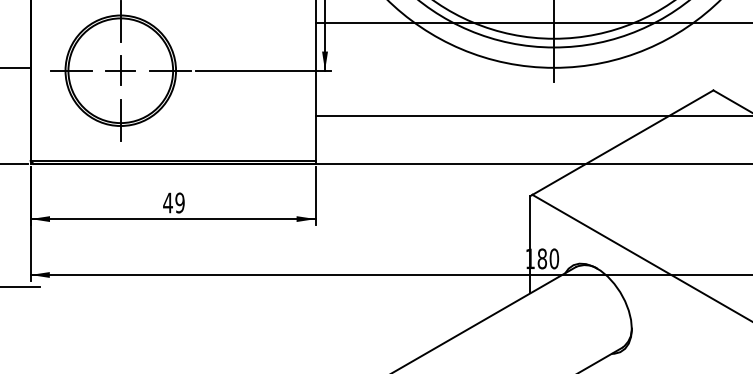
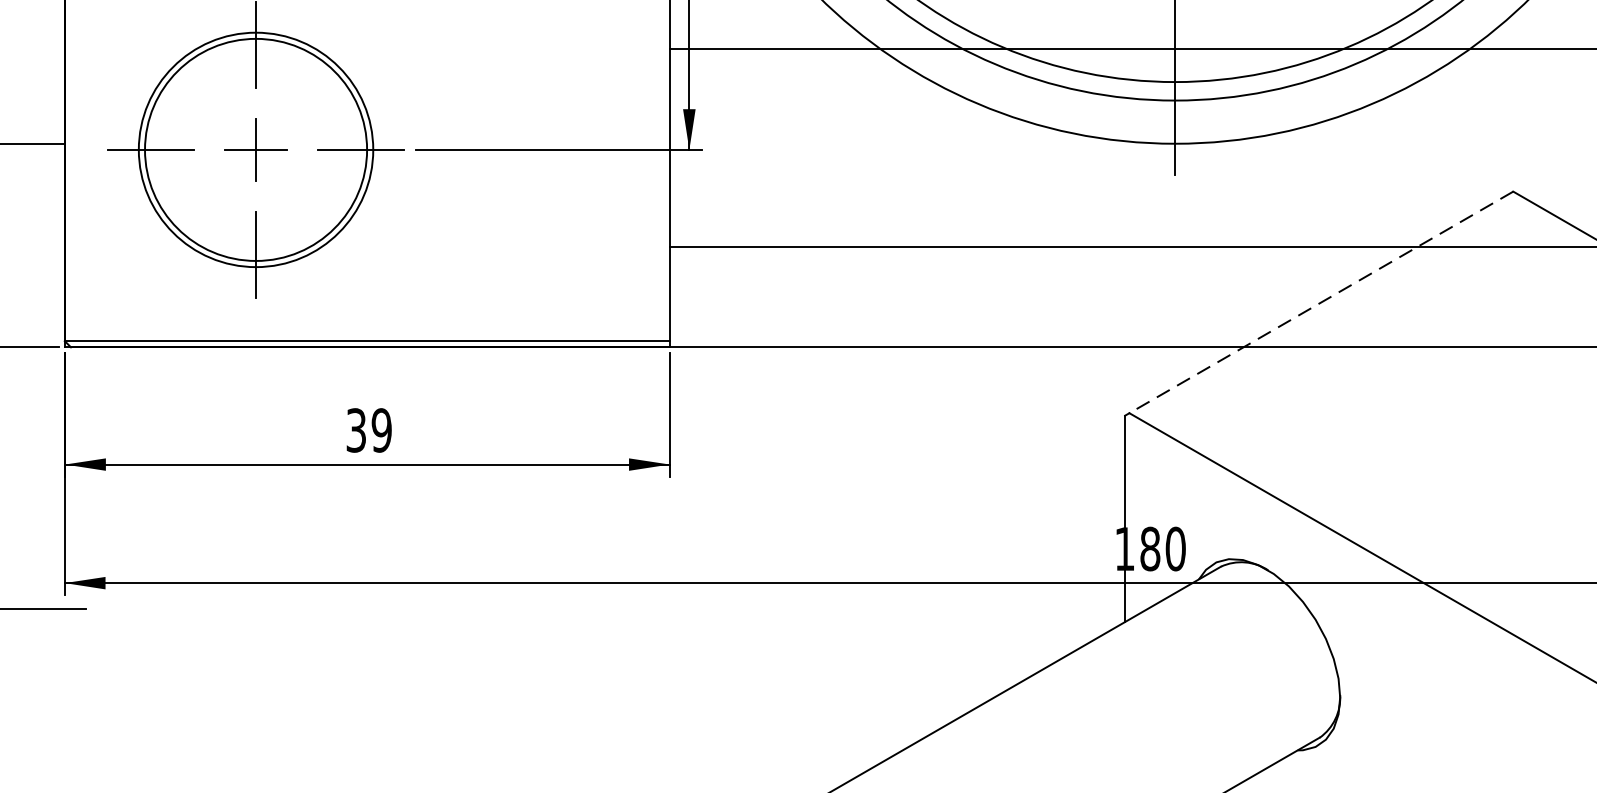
line: (622, 142) -> (1320, 302), solid -> dashed
text: (167, 202) -> (355, 429), 49 -> 39

